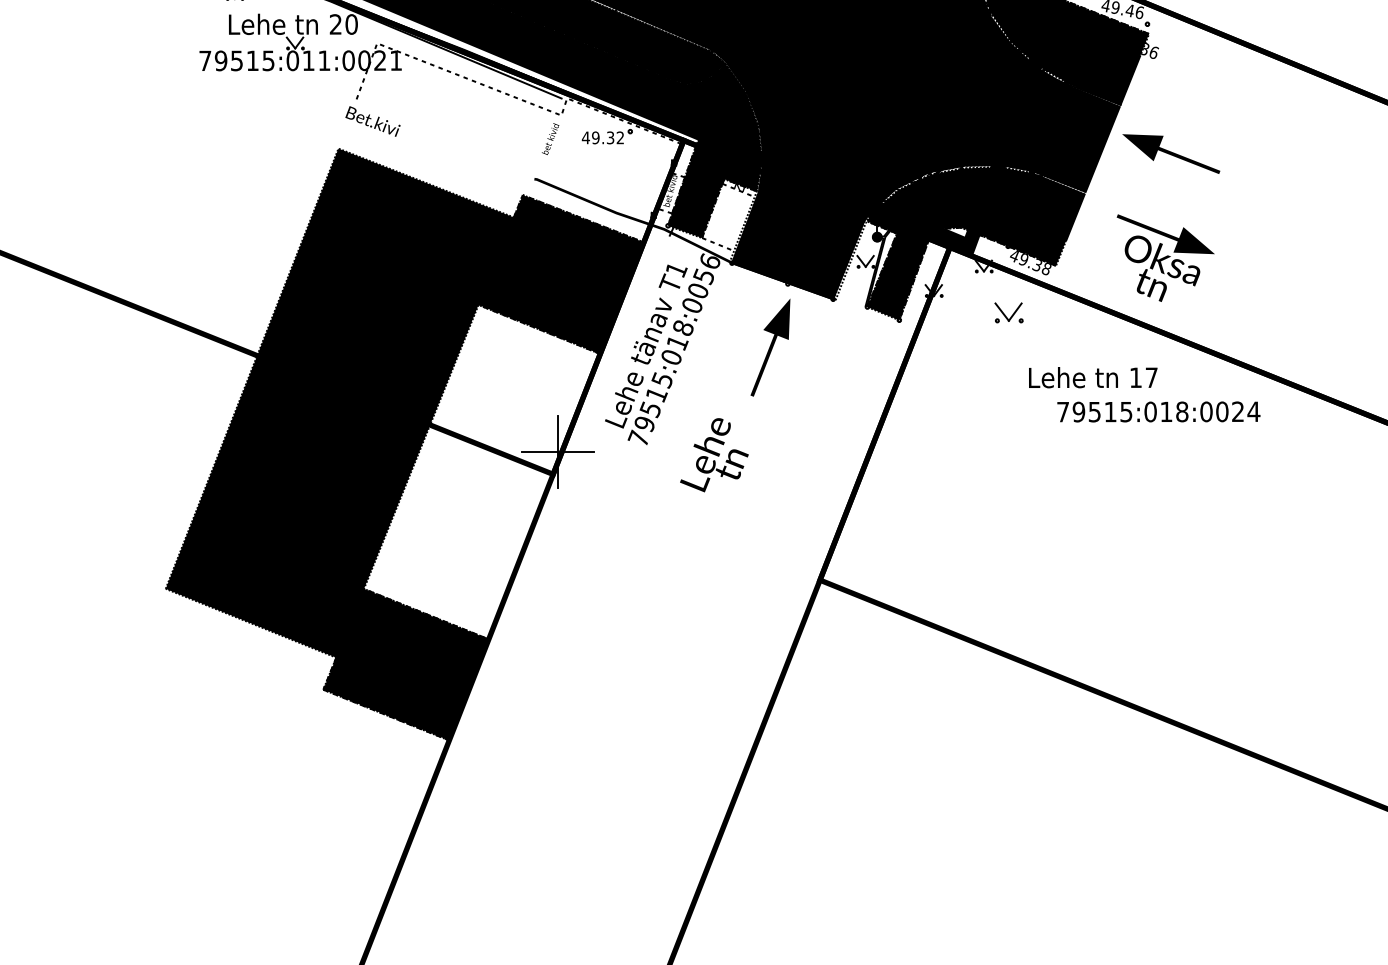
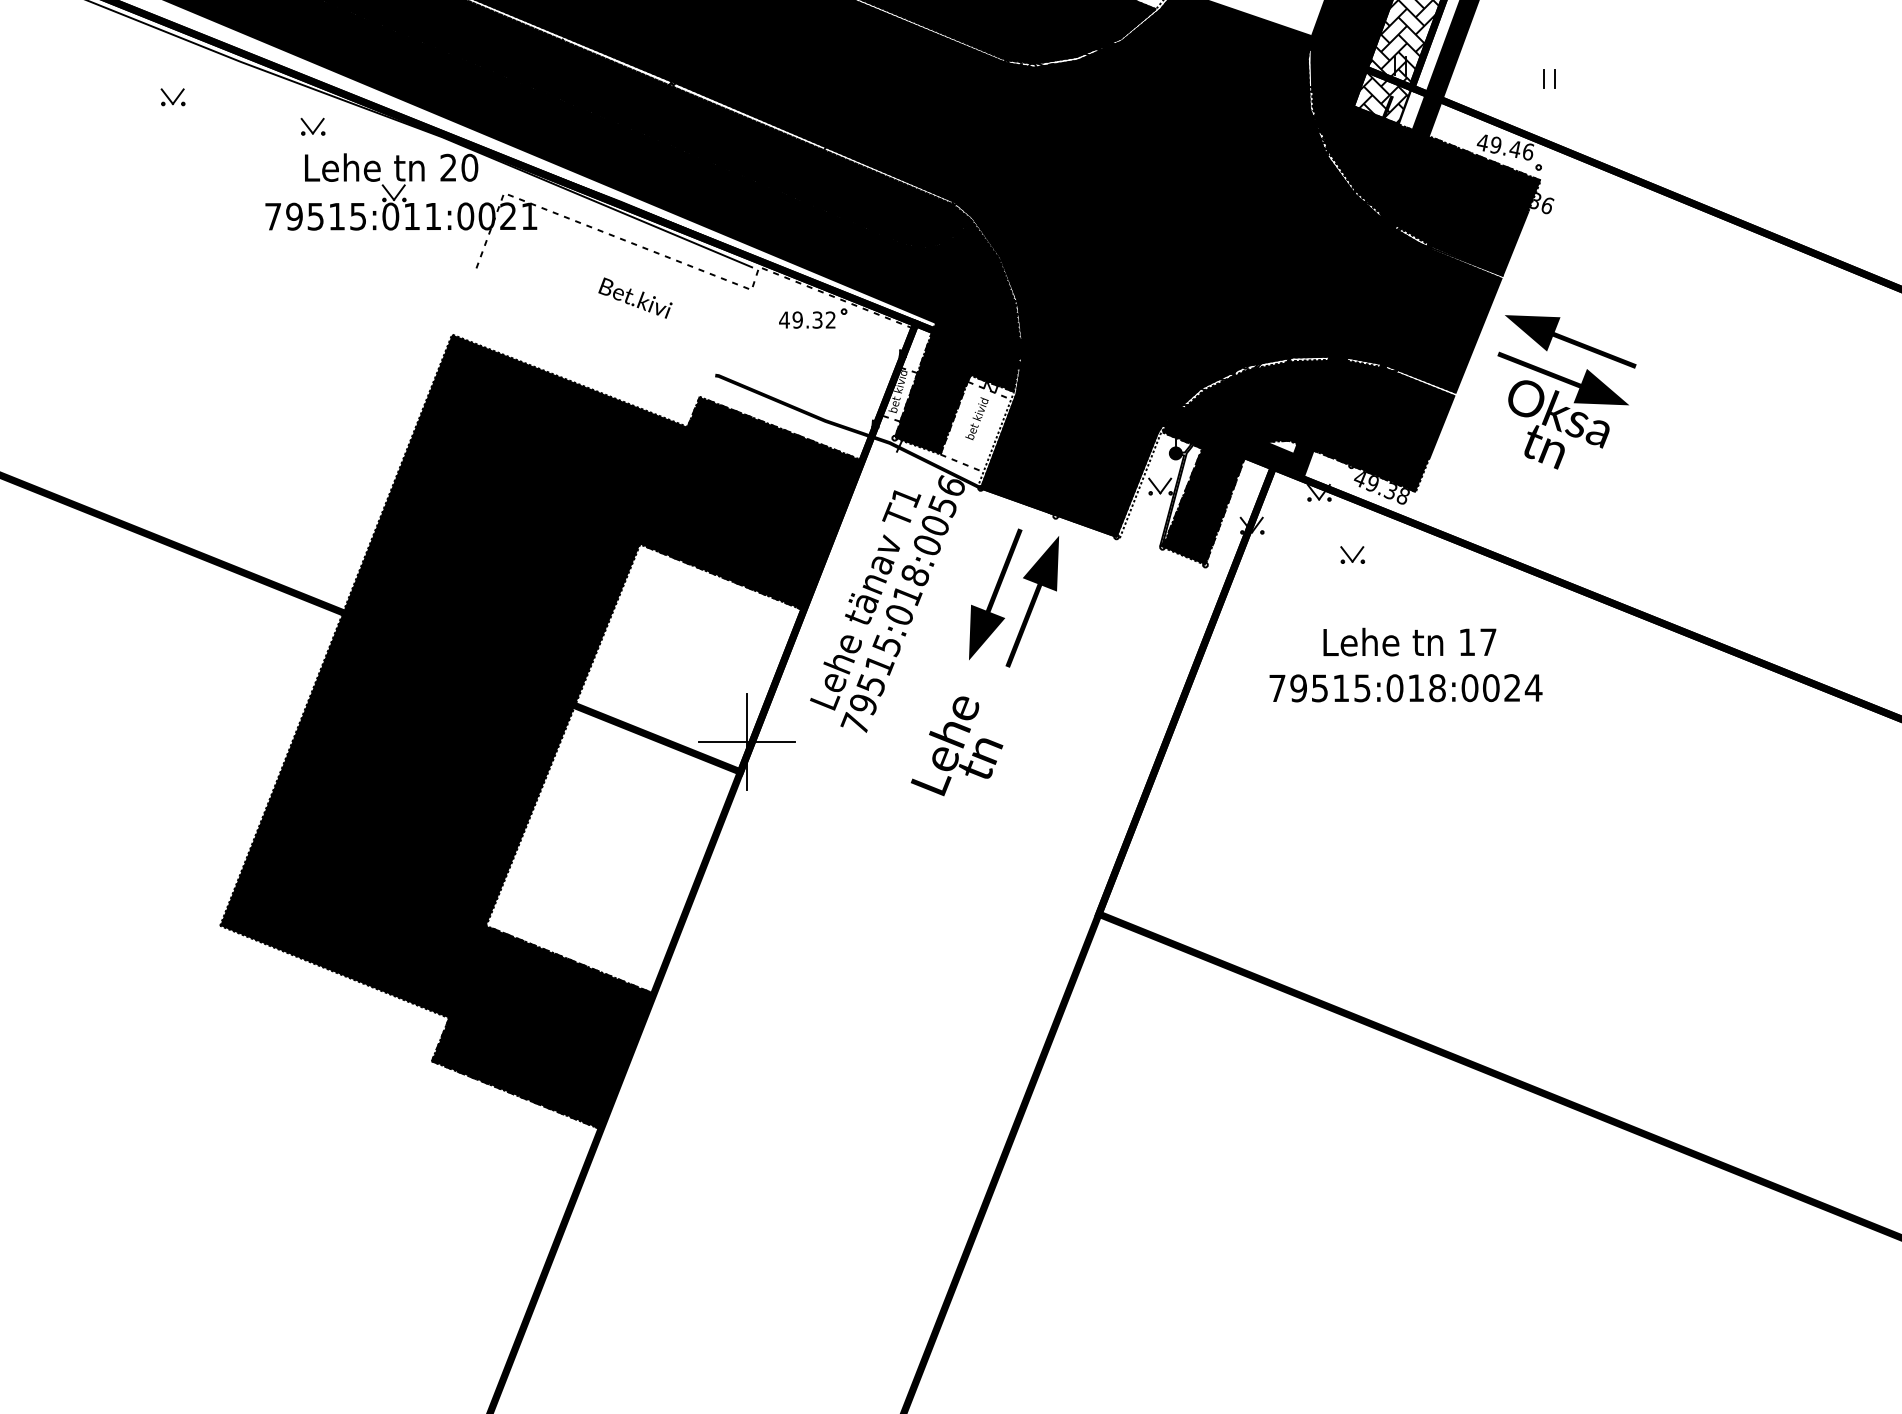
text: (373, 121) -> (635, 297), moved
text: (550, 138) -> (976, 418), moved
text: (1165, 258) -> (1562, 410), moved
part: (1008, 312) -> (1352, 554), size x0.62
fill: (743, 342) -> (995, 594), added
text: (1092, 377) -> (1409, 641), moved
text: (1158, 412) -> (1405, 688), moved

